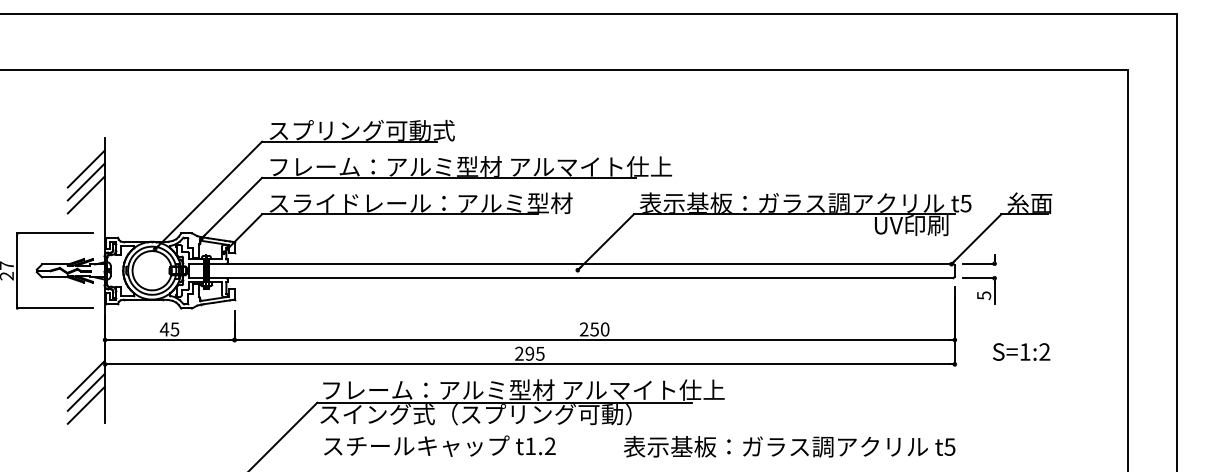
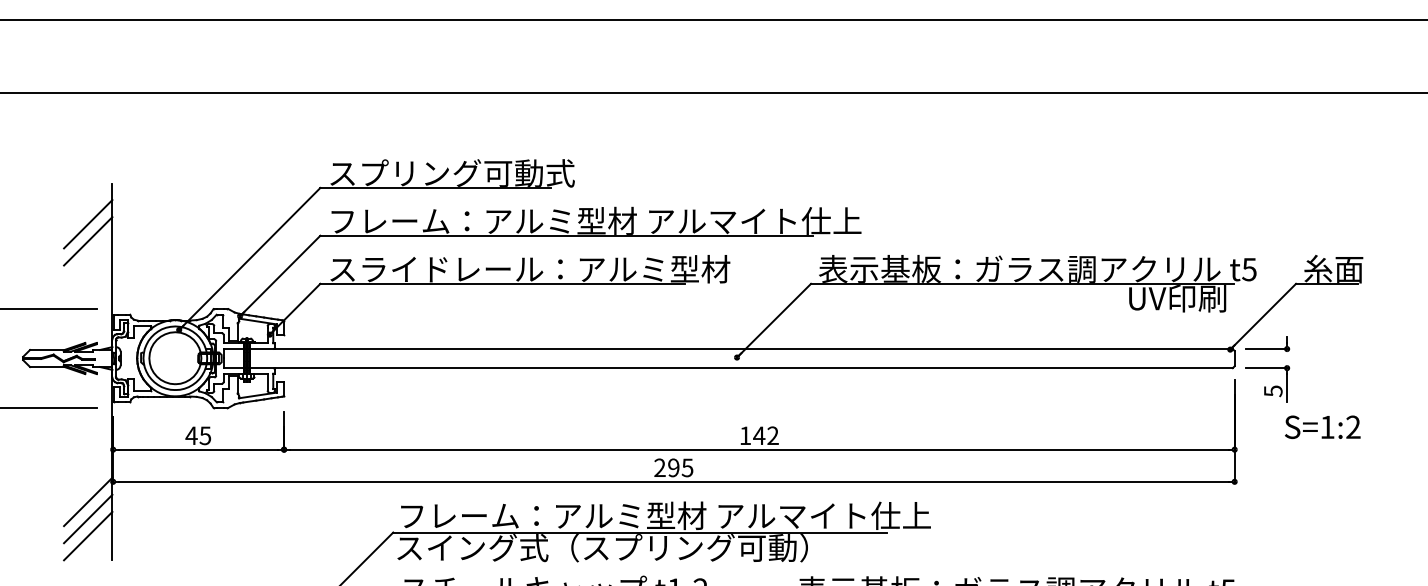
line: (85, 194) -> (87, 257), removed
text: (594, 329) -> (759, 435), 250 -> 142
text: (1021, 351) -> (1322, 426), moved

